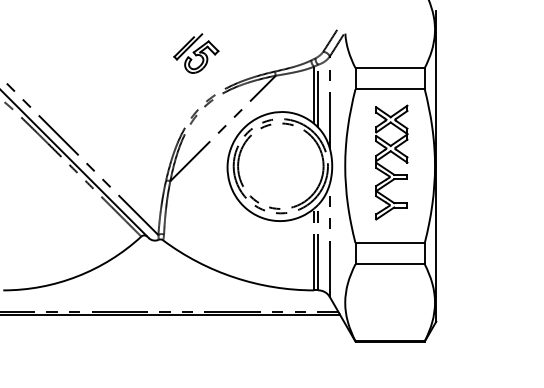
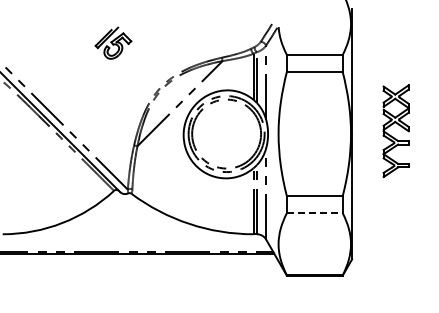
part: (196, 52) -> (113, 42), moved
part: (390, 163) -> (395, 131), moved
line: (389, 264) -> (314, 213), solid -> dashed

